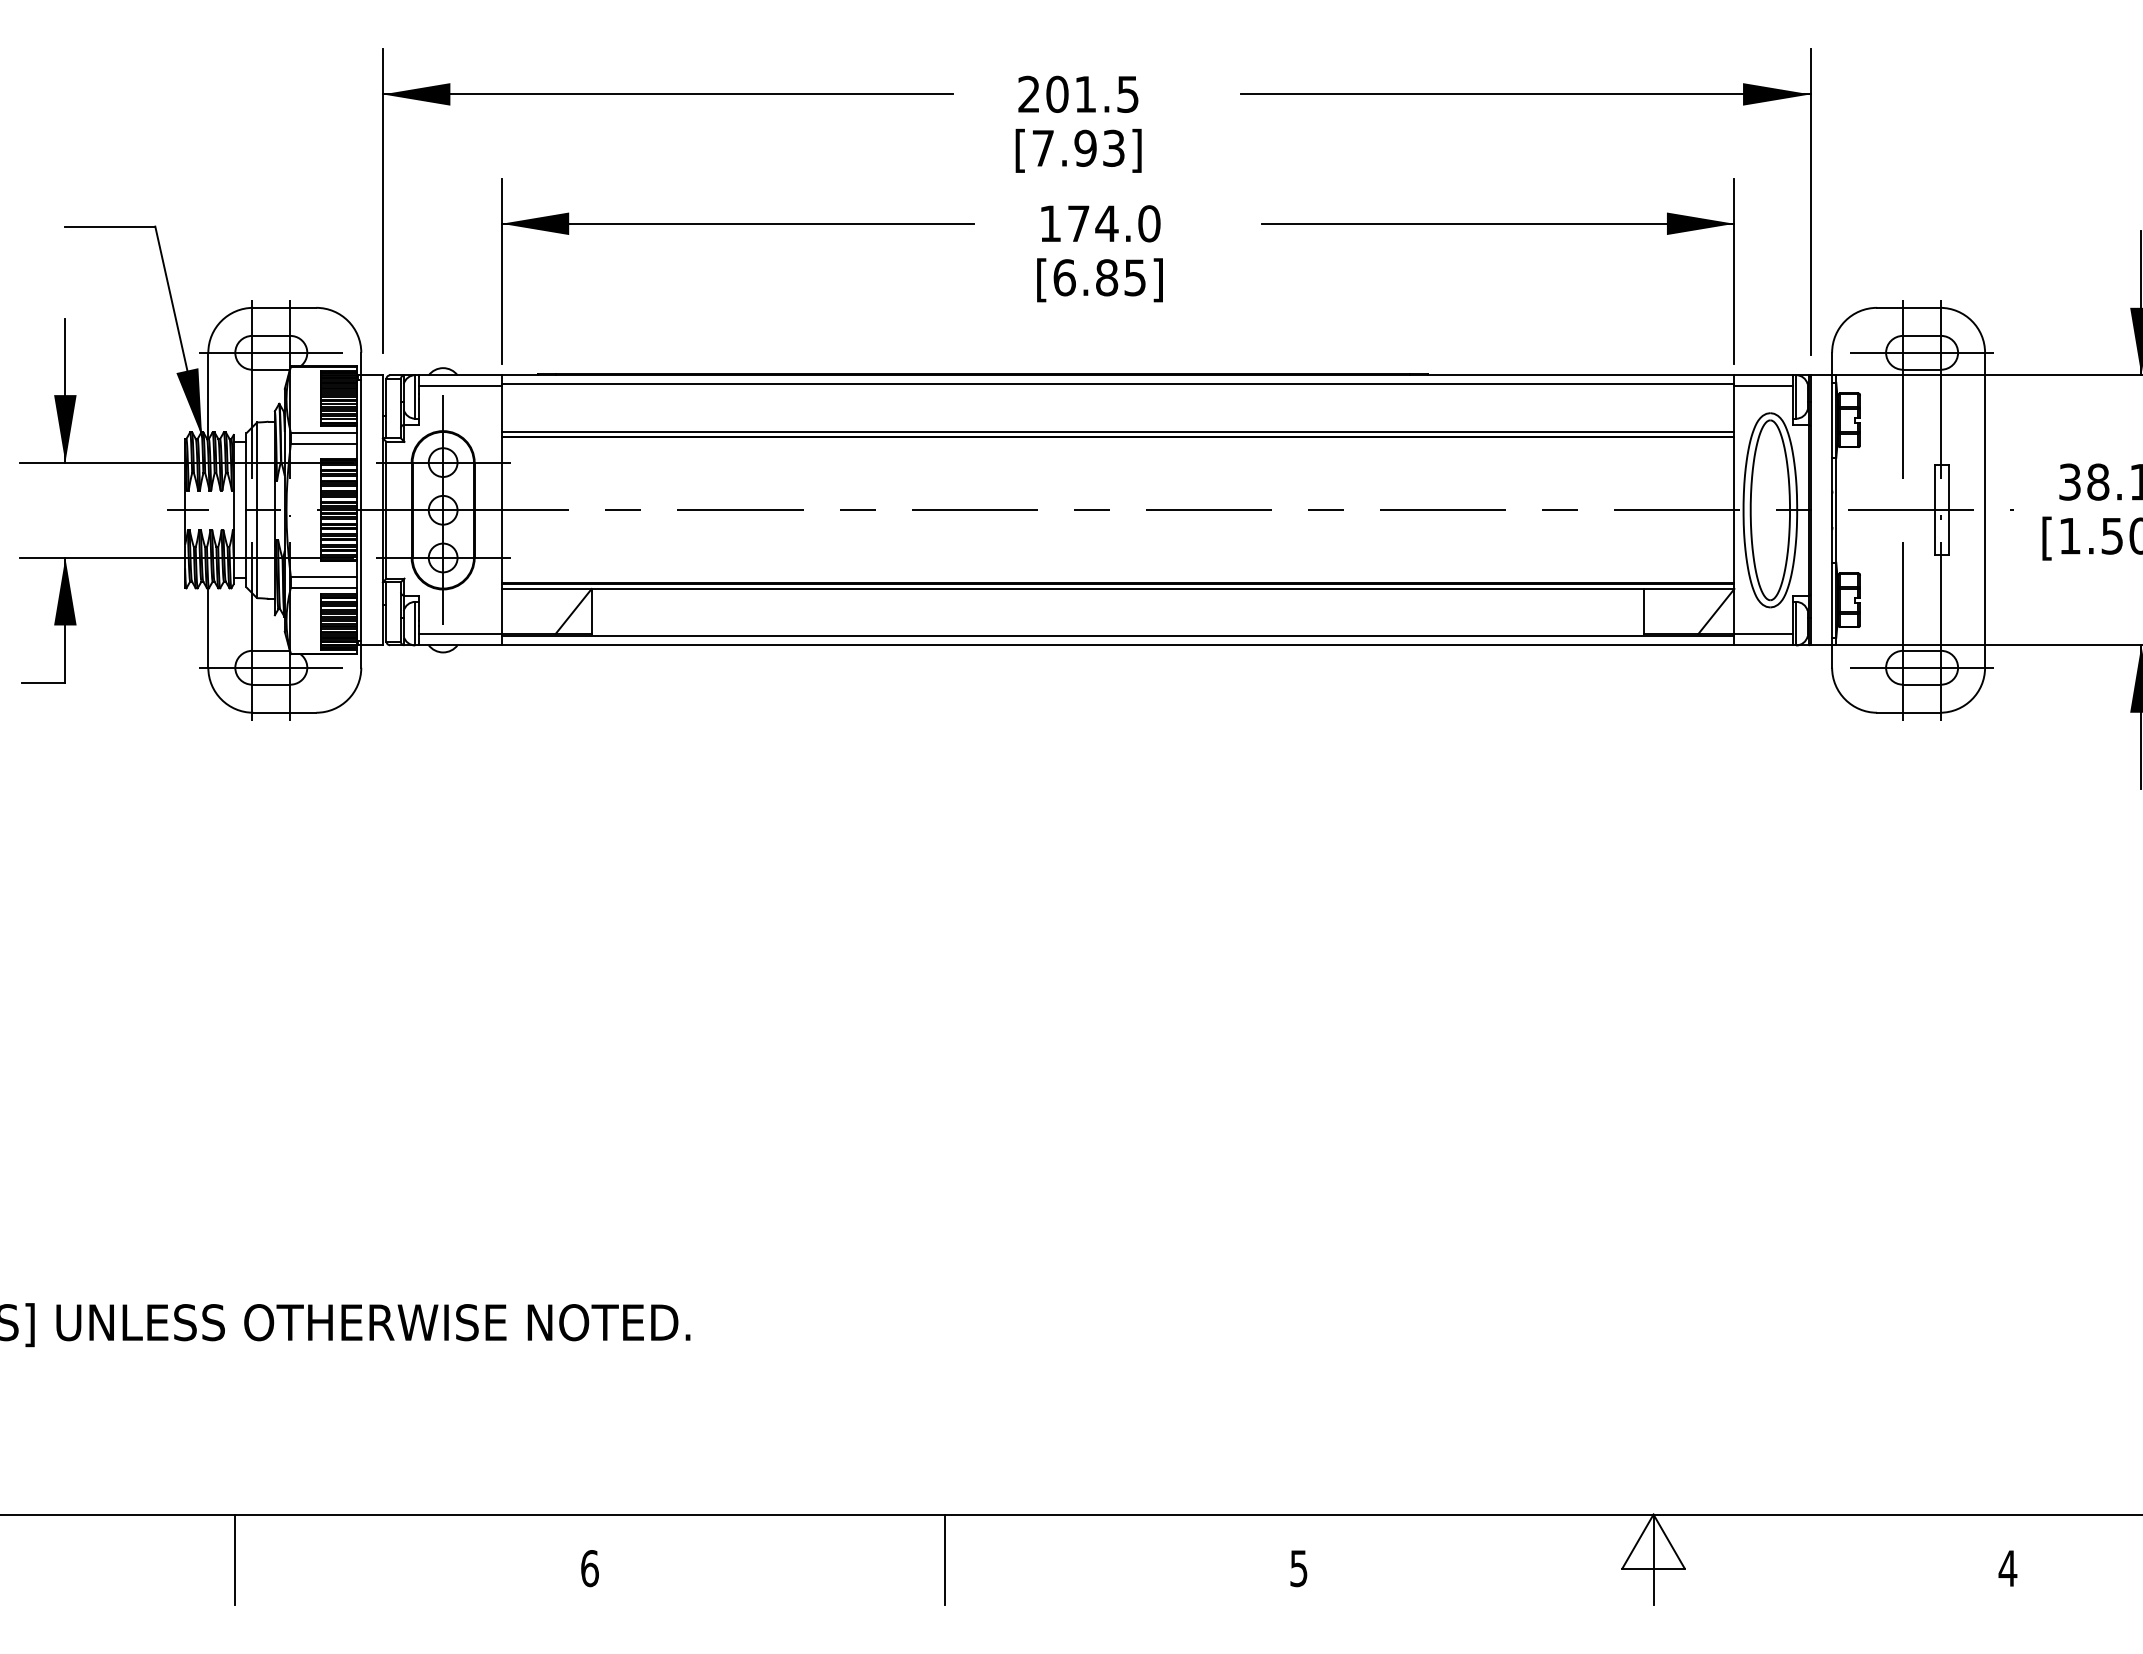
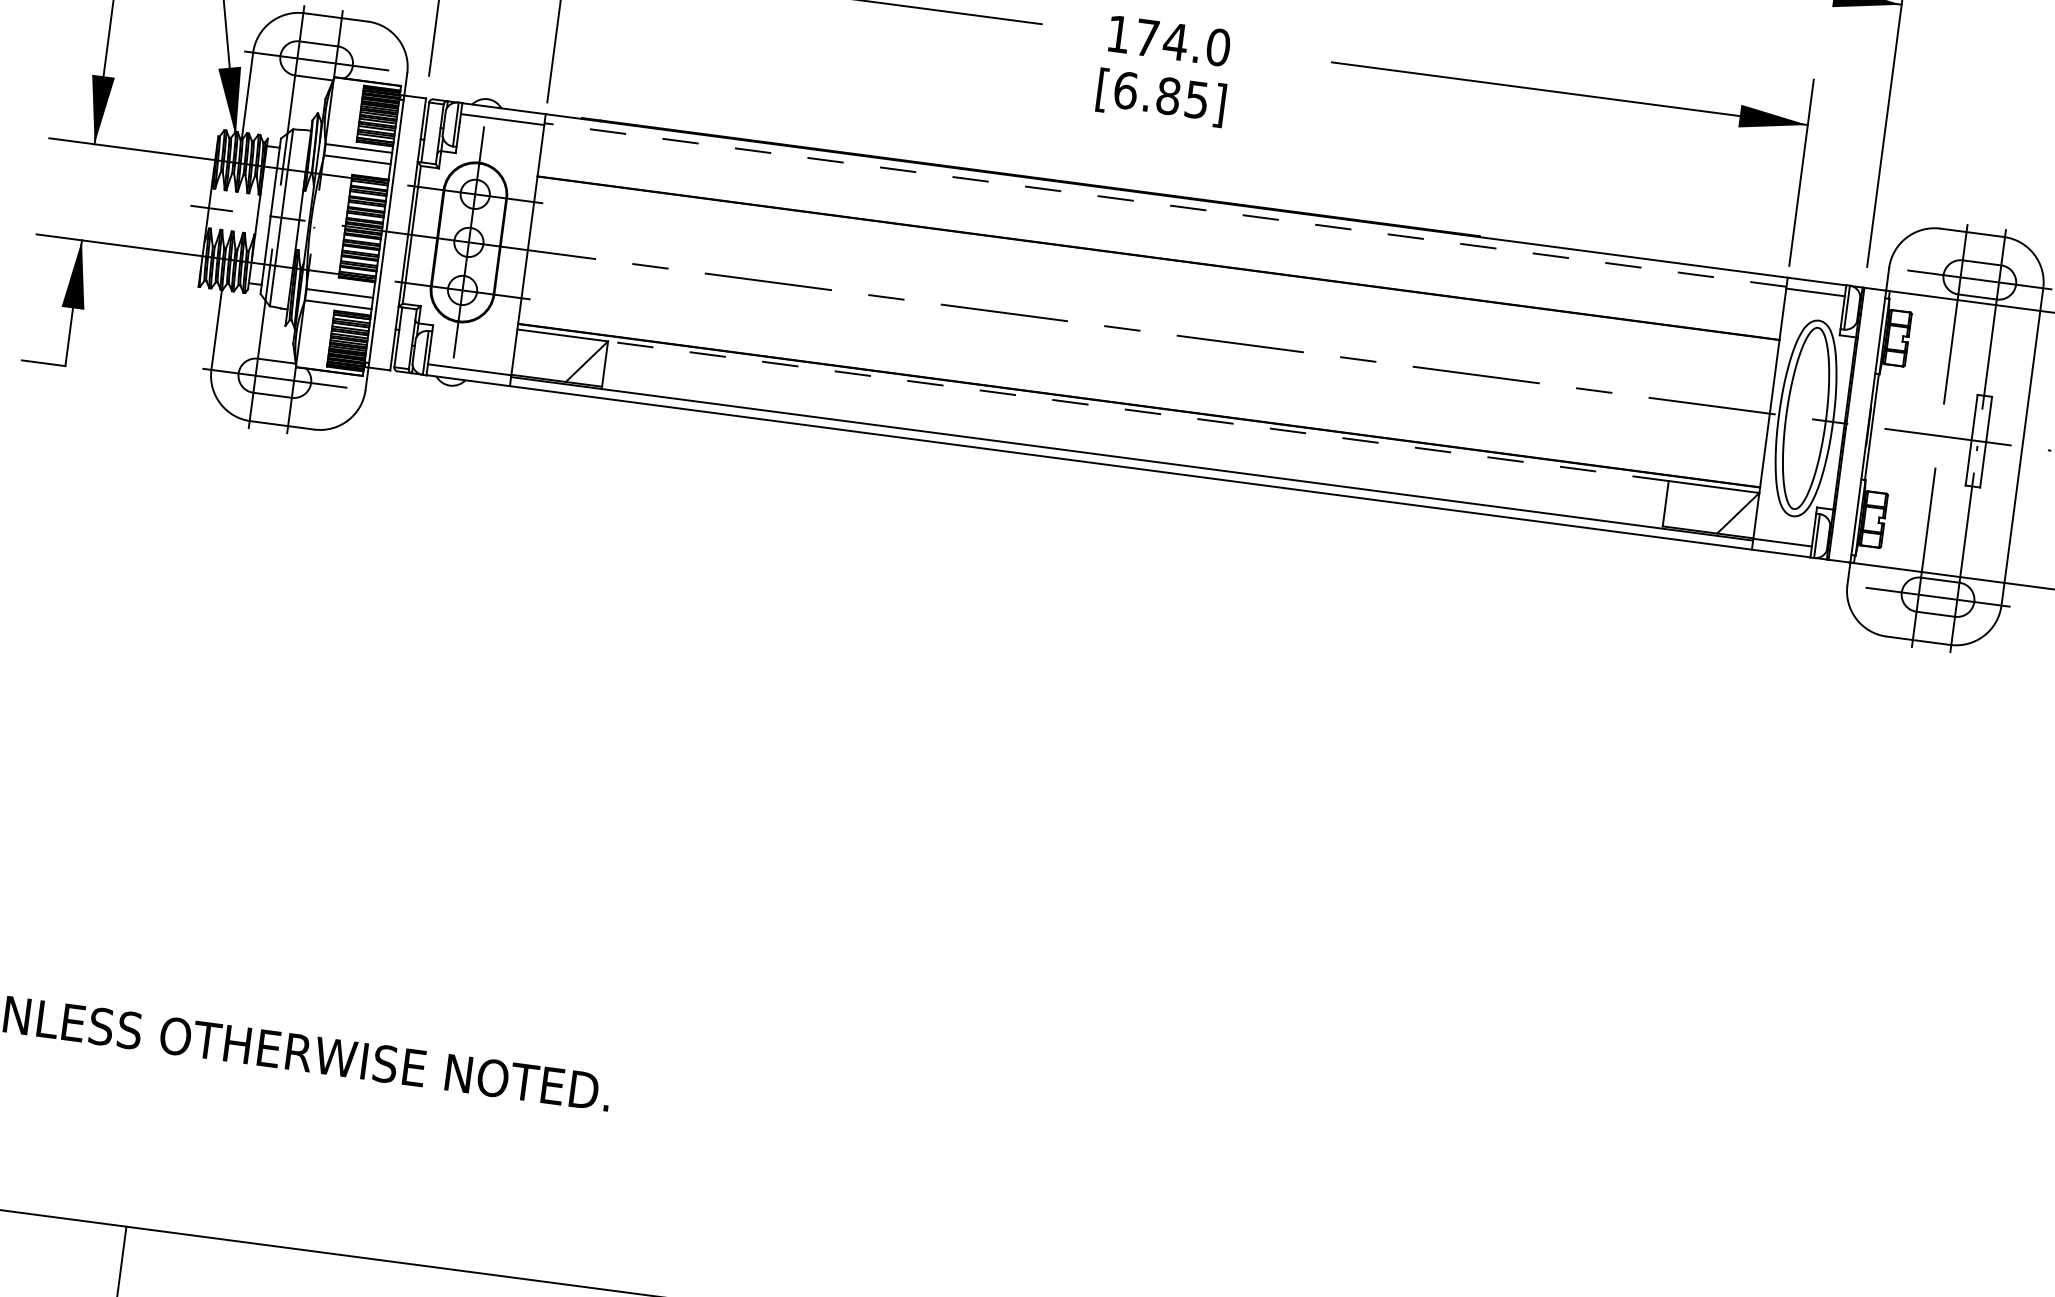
line: (1117, 384) -> (1164, 205), solid -> dashed
line: (1117, 431) -> (1158, 252), removed
line: (1117, 589) -> (1137, 411), solid -> dashed

